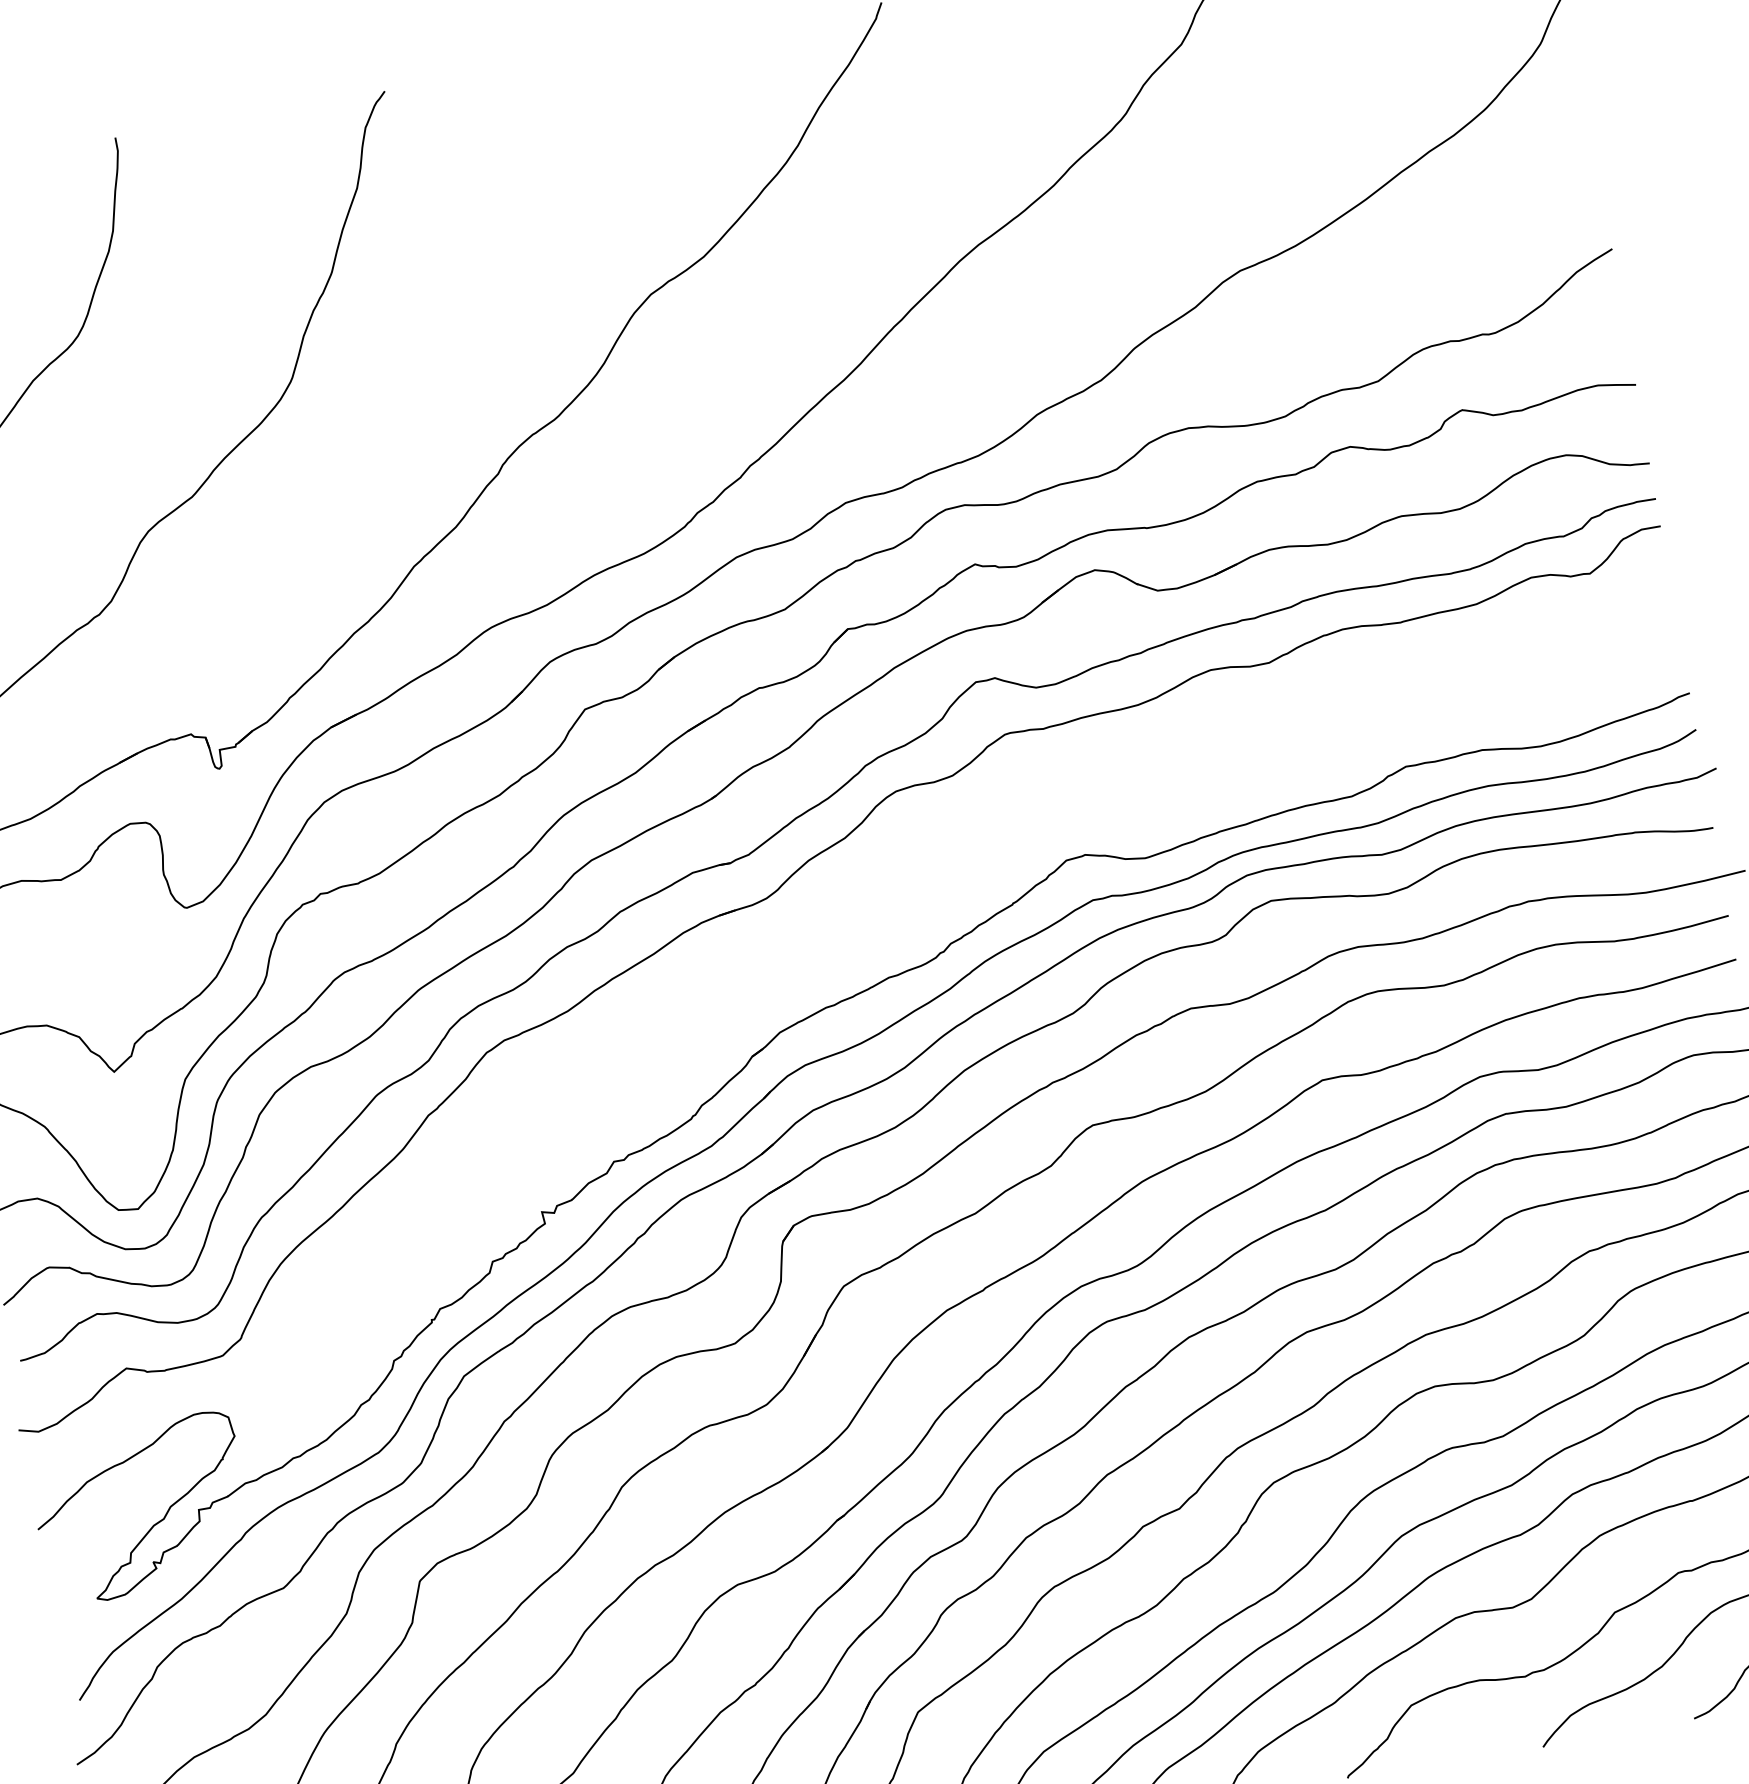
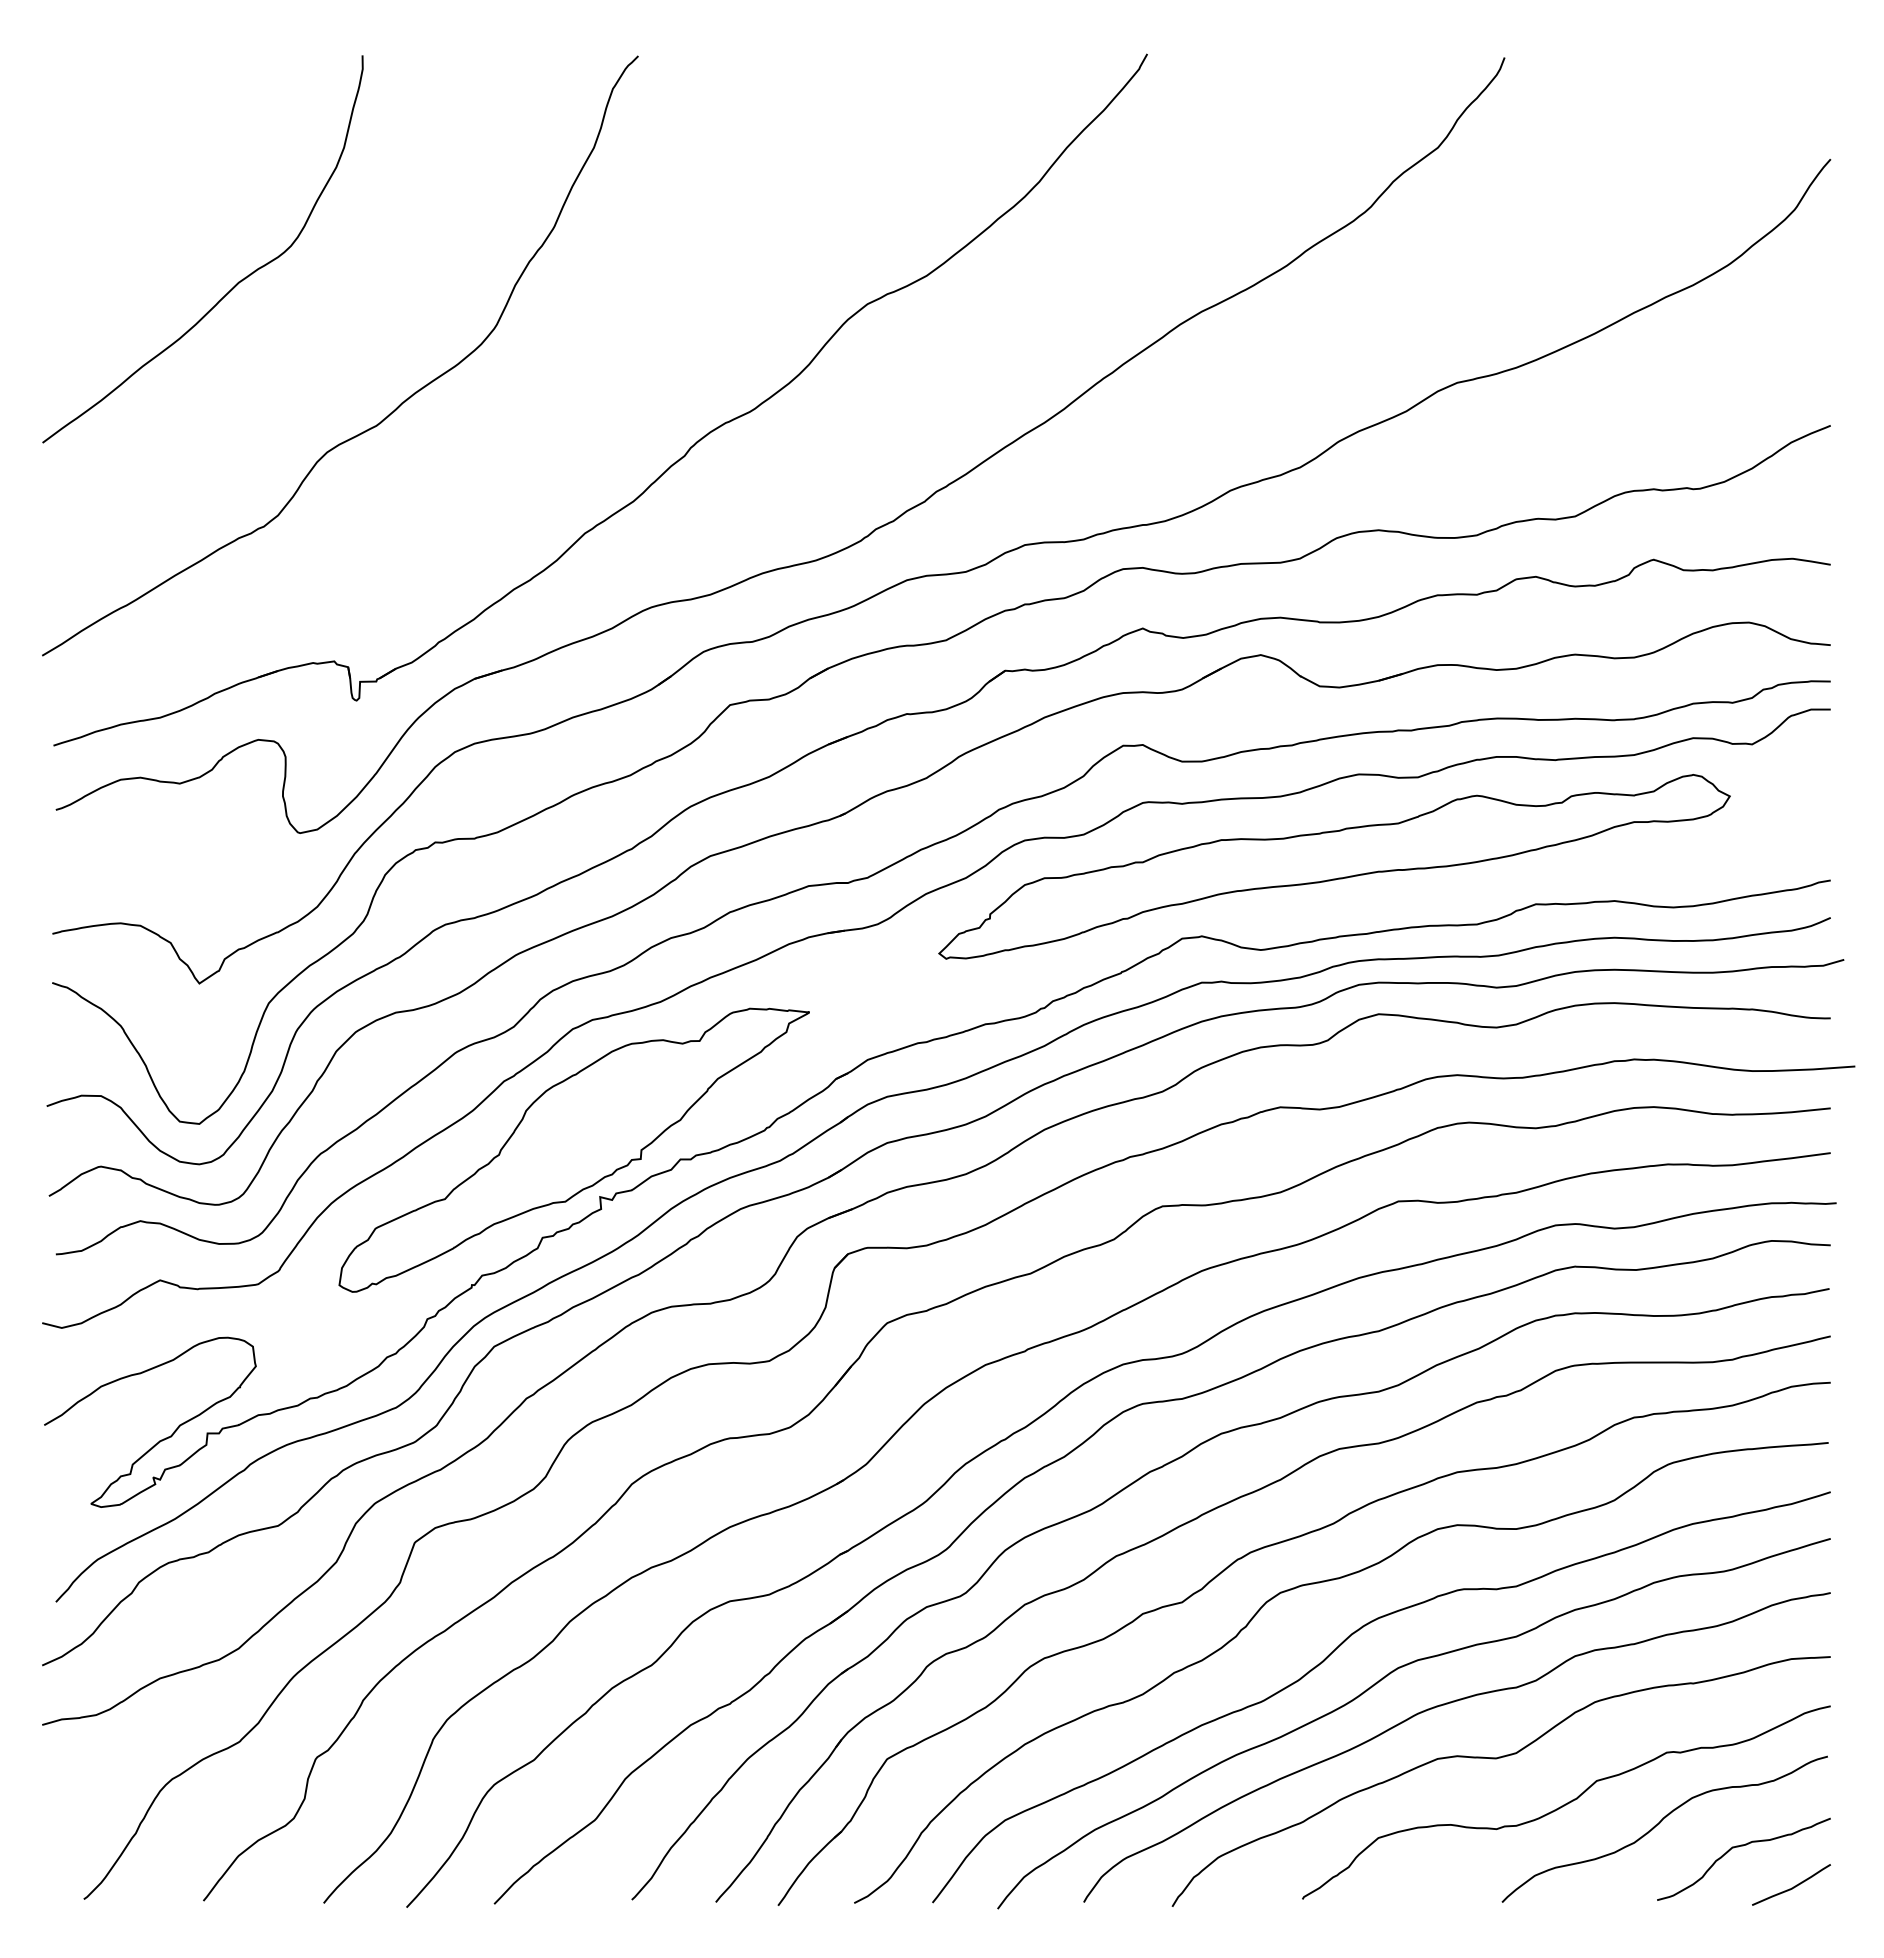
part: (1202, 764) -> (1334, 866), added
part: (507, 1170) -> (573, 1149), added

